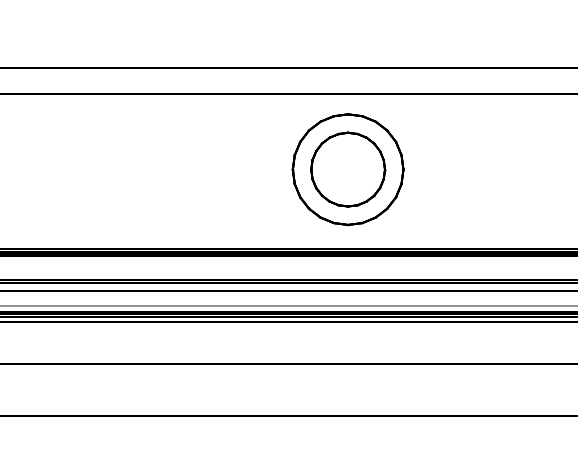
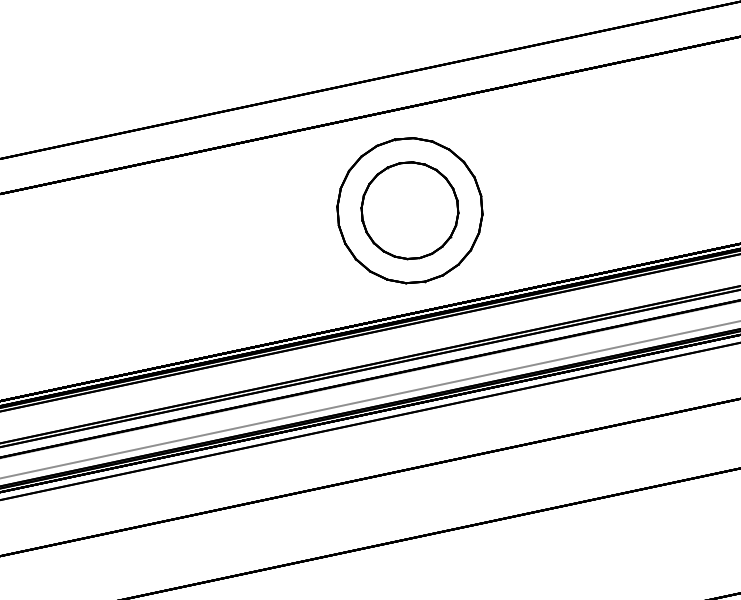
part: (347, 169) -> (409, 210), moved

